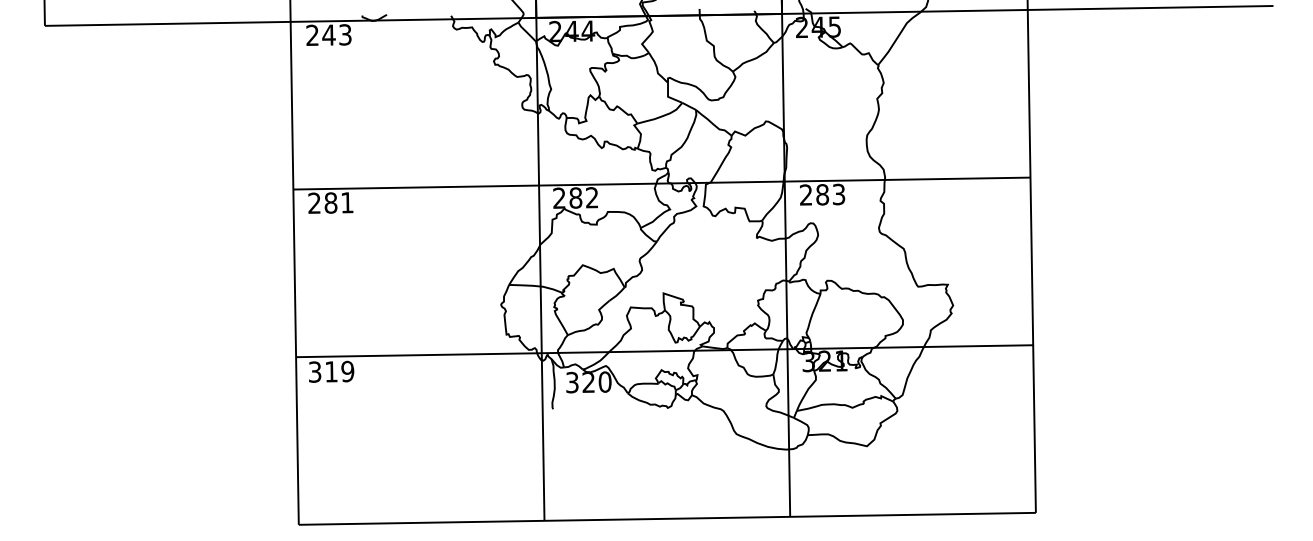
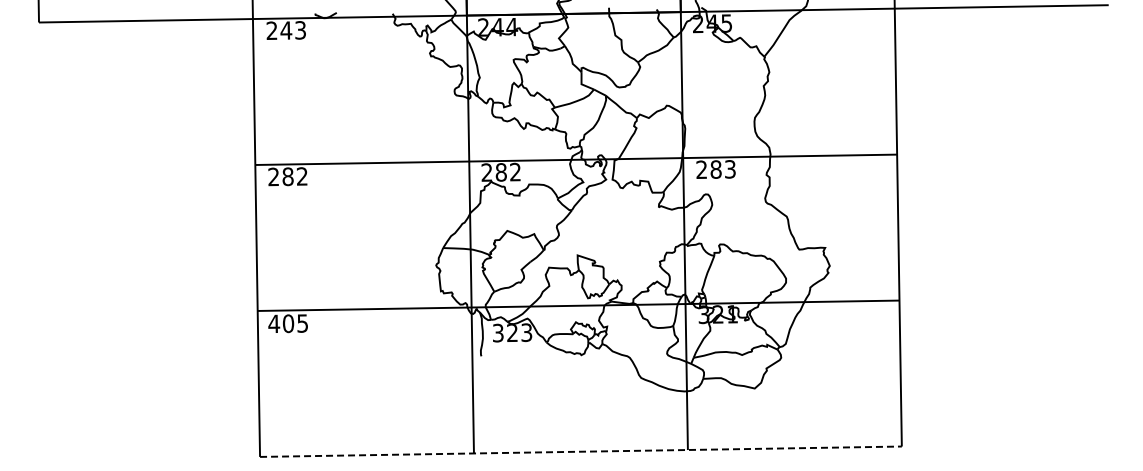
text: (346, 202) -> (301, 176), 281 -> 282
text: (331, 371) -> (288, 323), 319 -> 405
text: (604, 381) -> (526, 332), 320 -> 323
line: (666, 518) -> (580, 451), solid -> dashed

